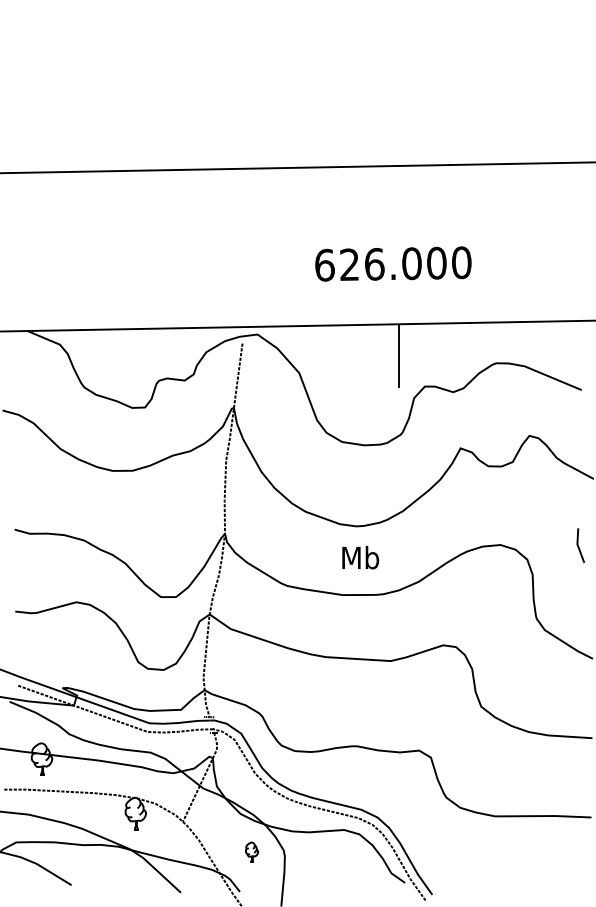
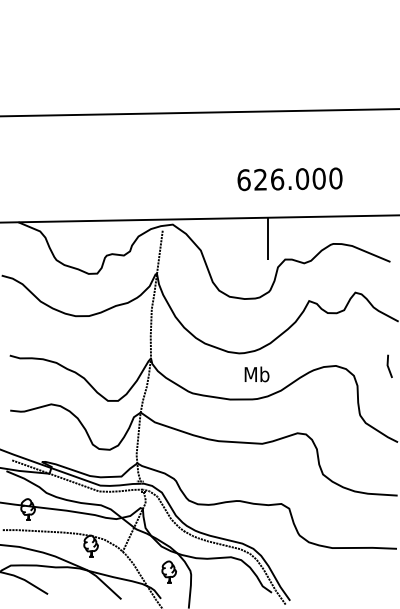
text: (392, 264) -> (289, 179), moved
text: (359, 557) -> (256, 374), moved
part: (251, 851) -> (168, 571), size x1.67

